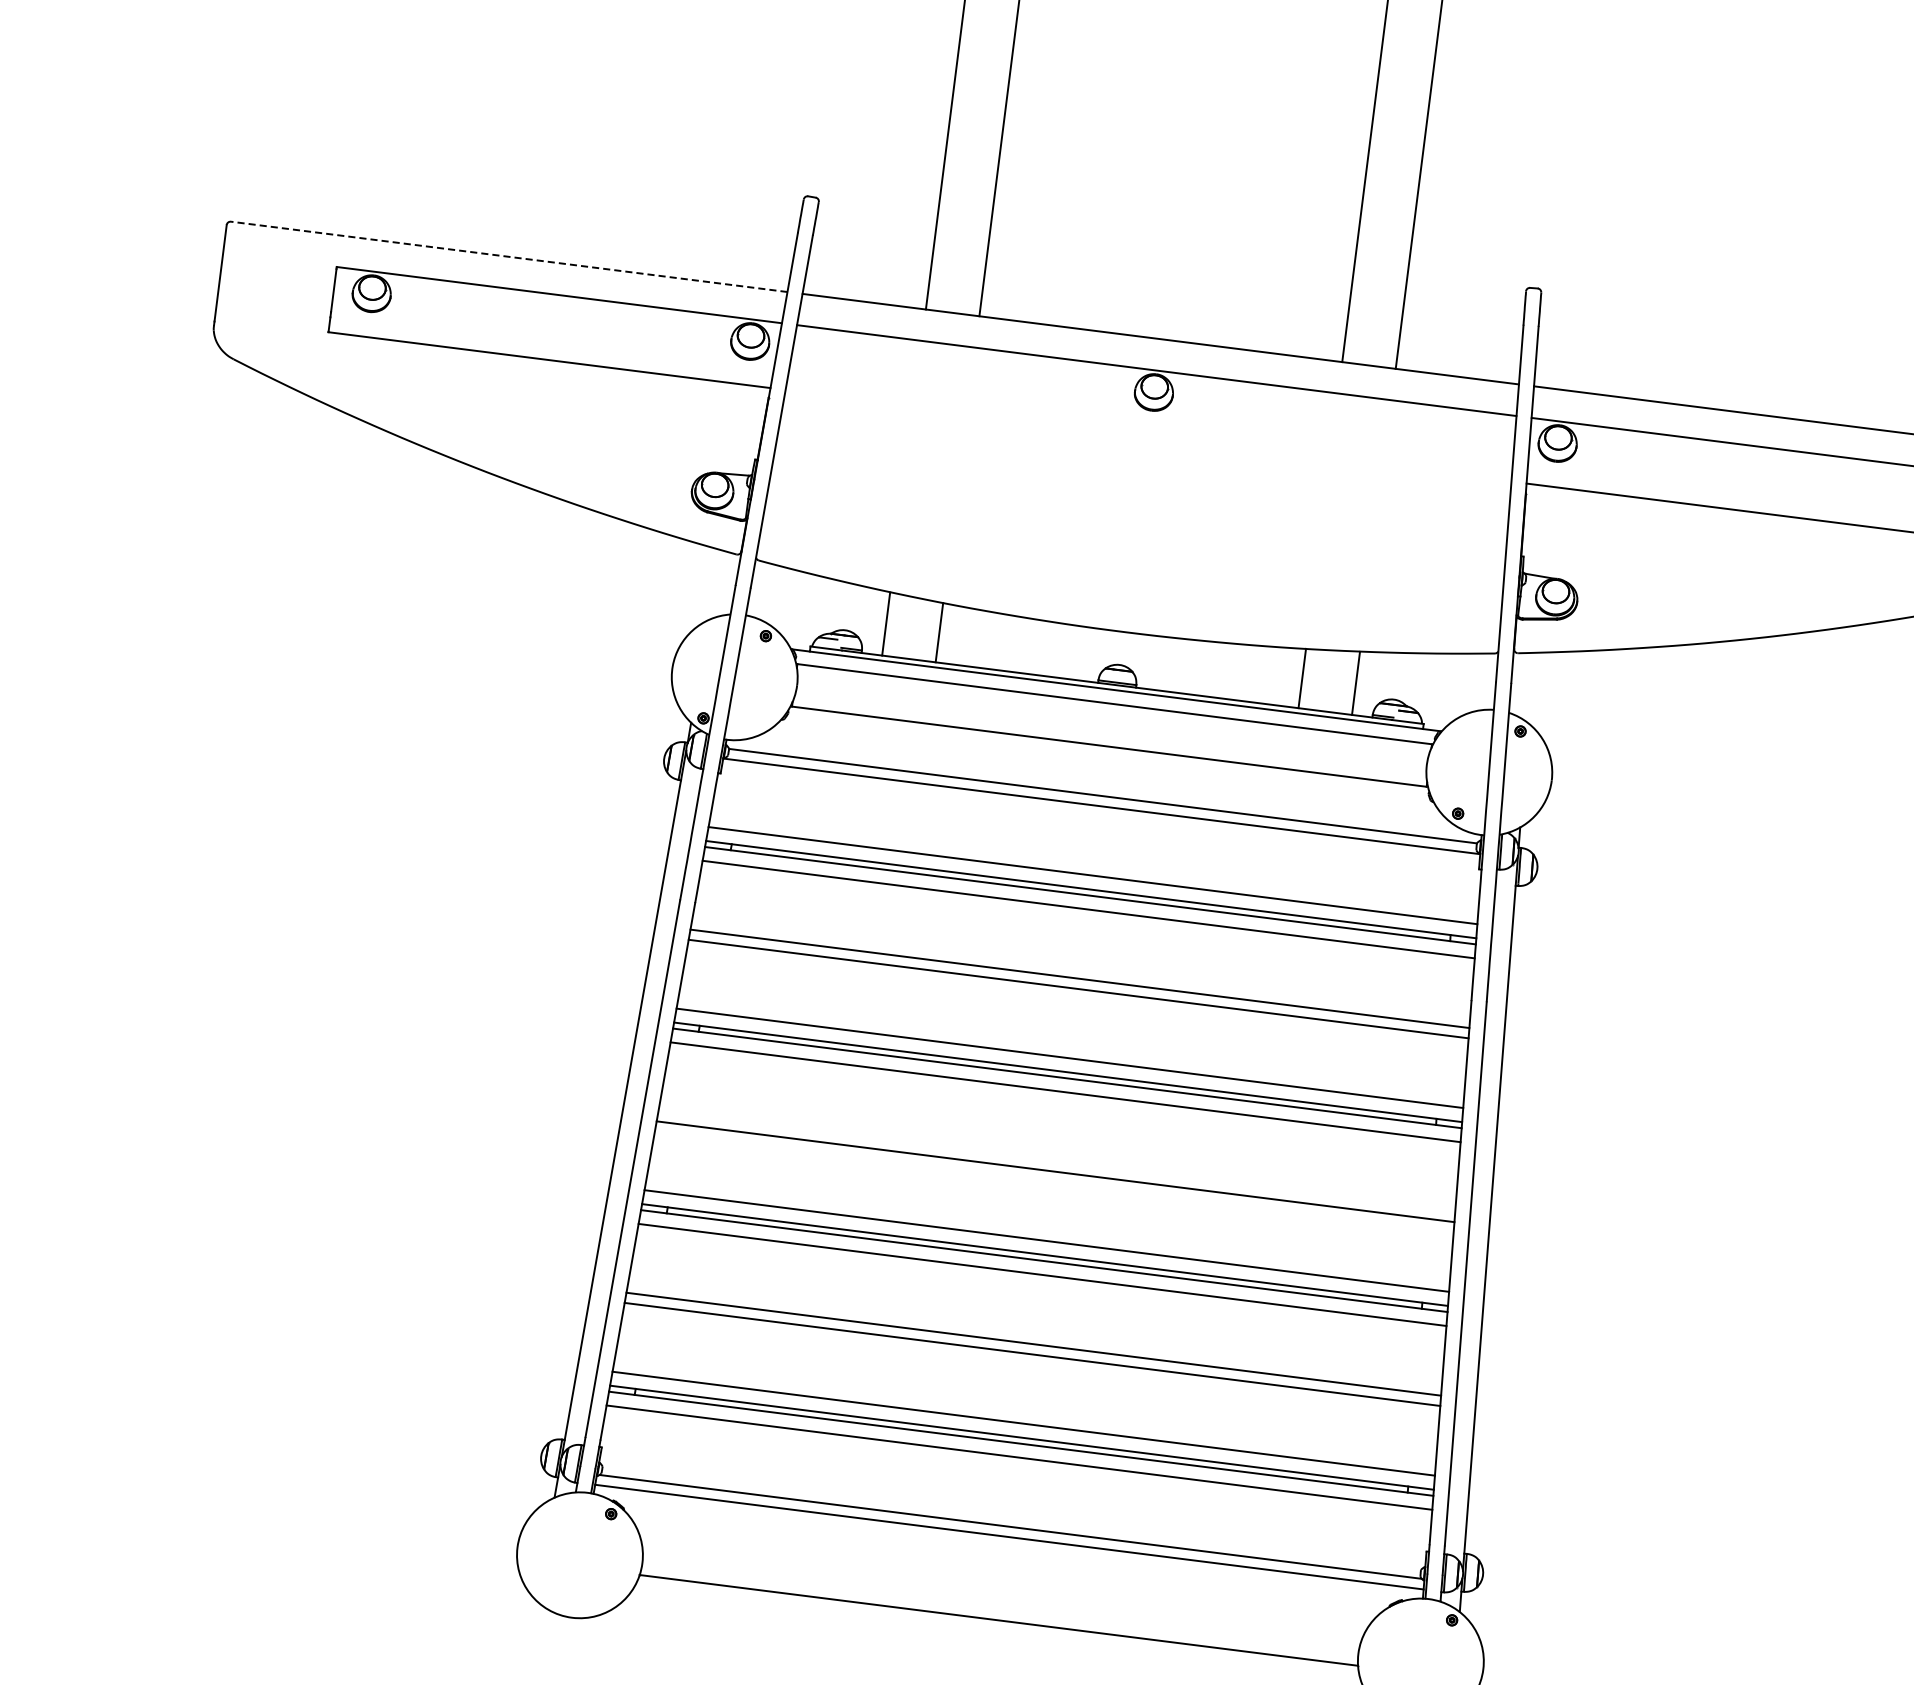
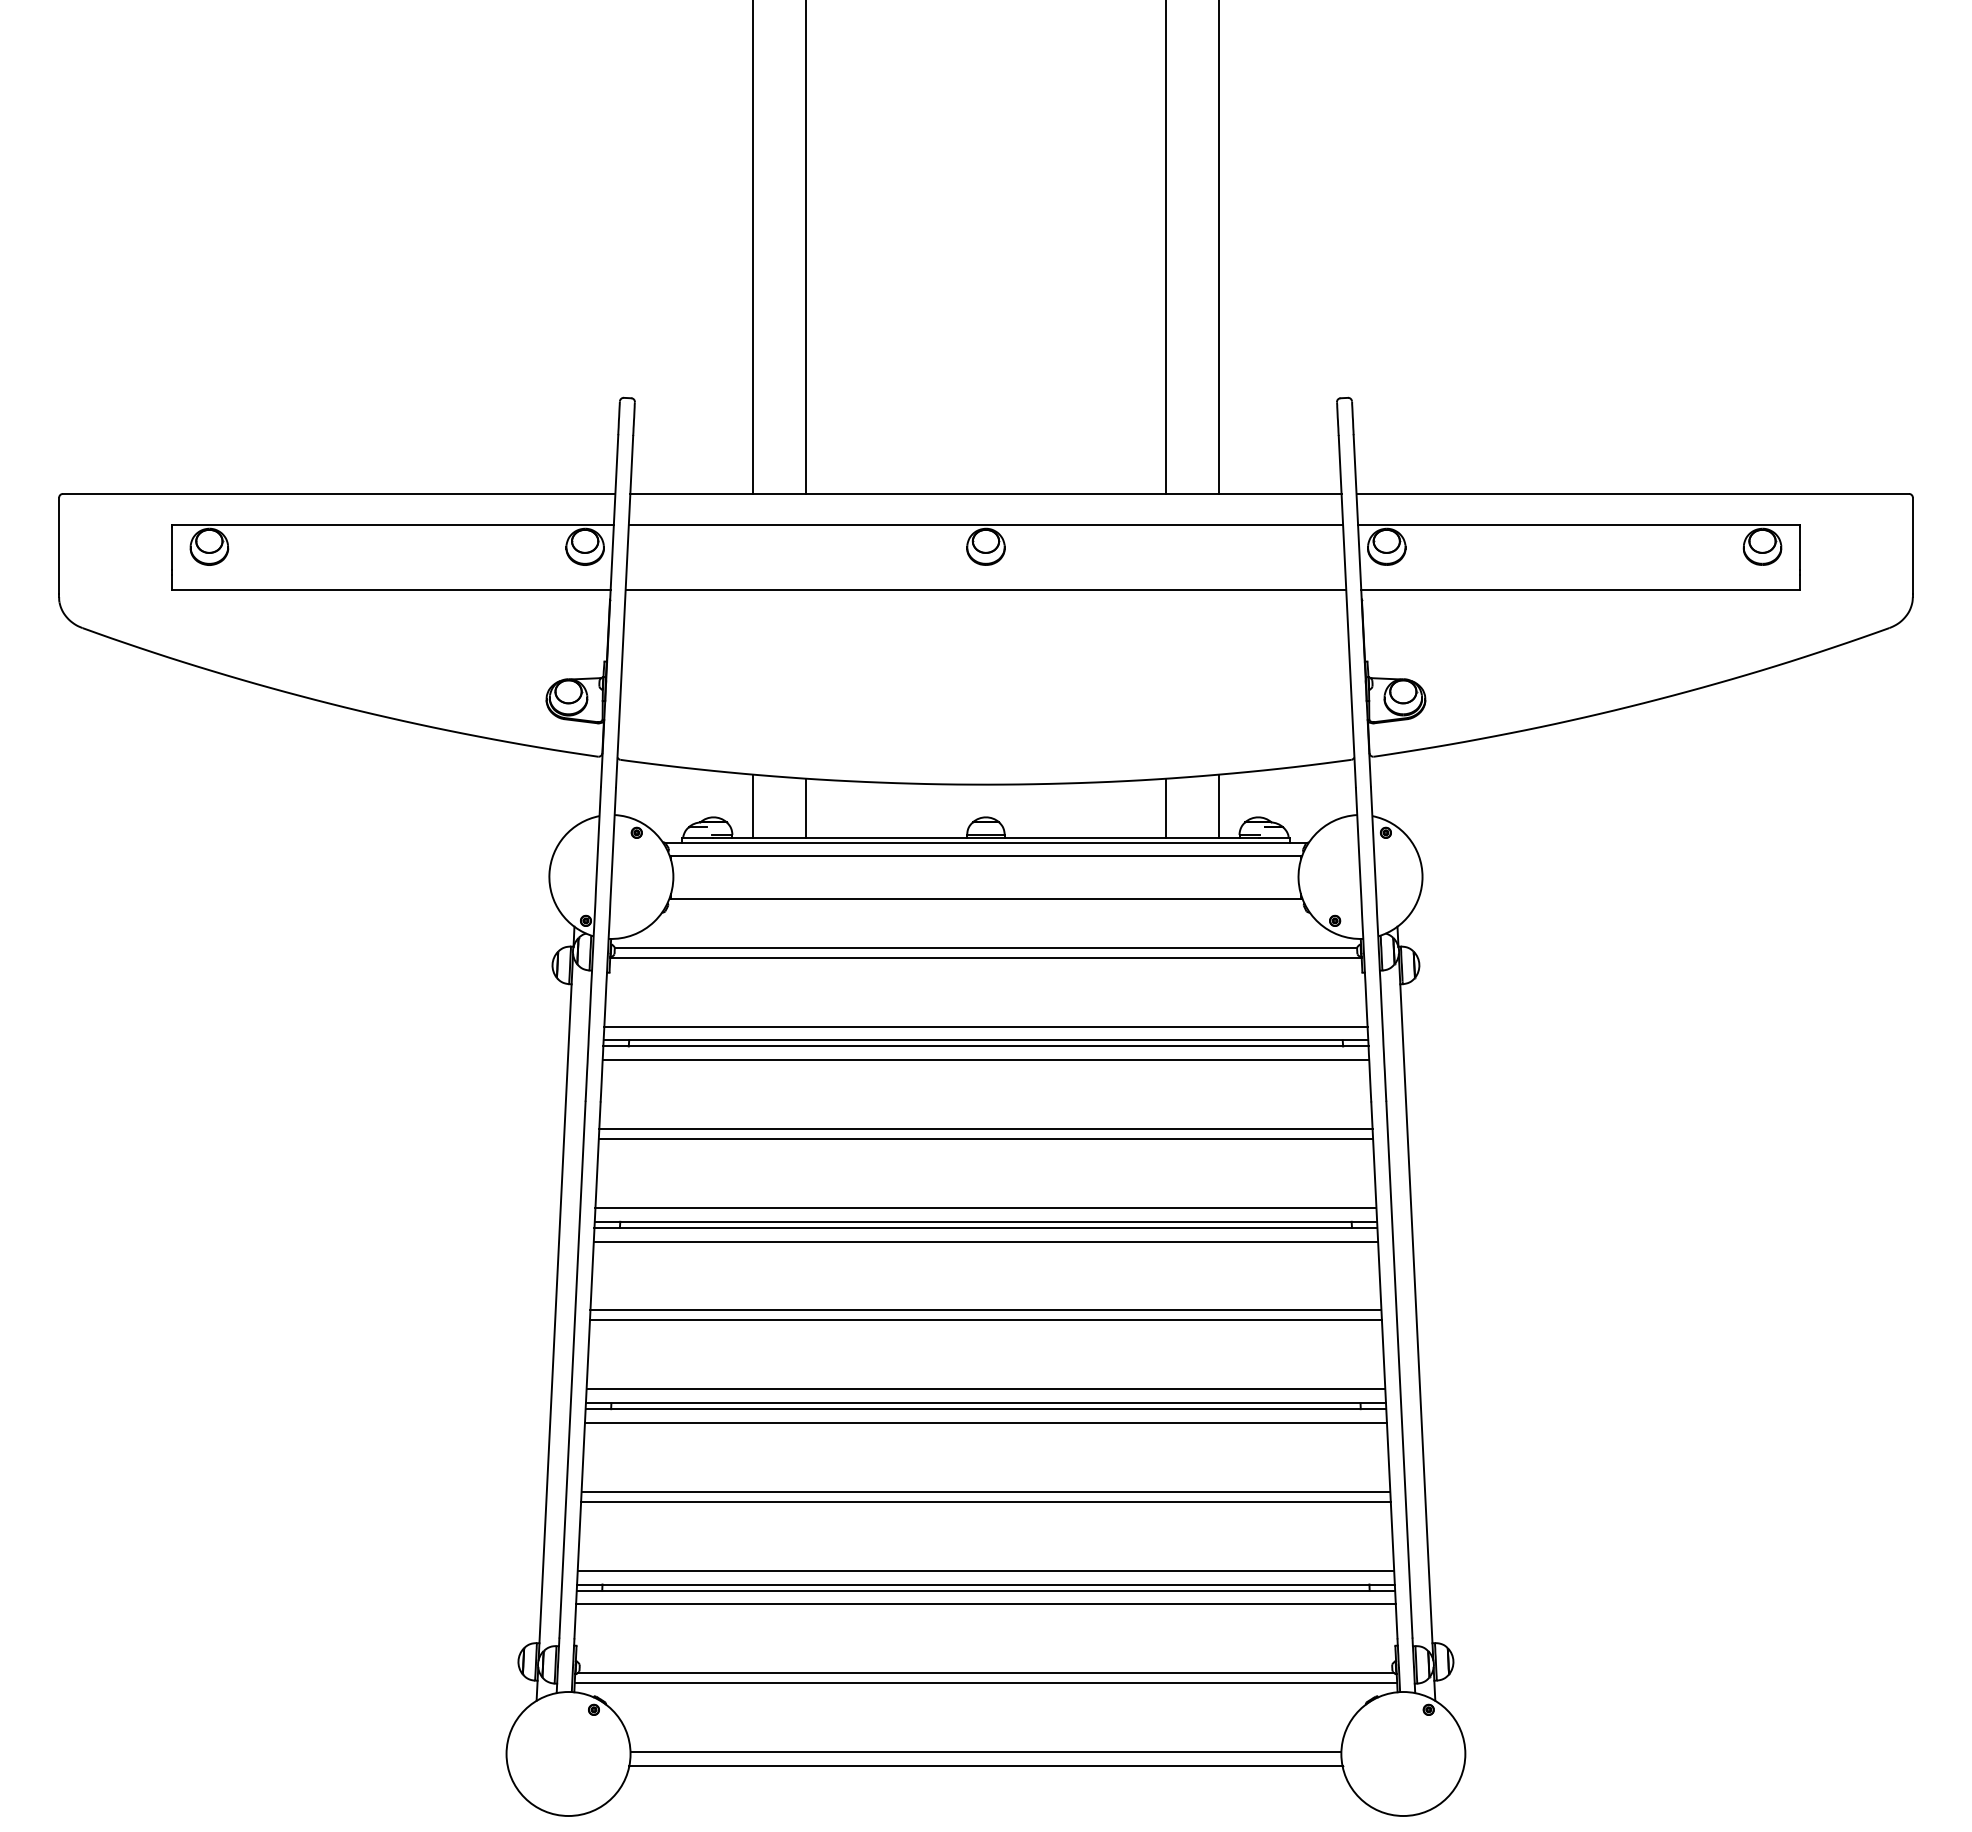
line: (508, 256) -> (338, 493), dashed -> solid
line: (1148, 435) -> (985, 589), added
line: (1056, 1161) -> (985, 1310), added
line: (1000, 1605) -> (985, 1751), added

